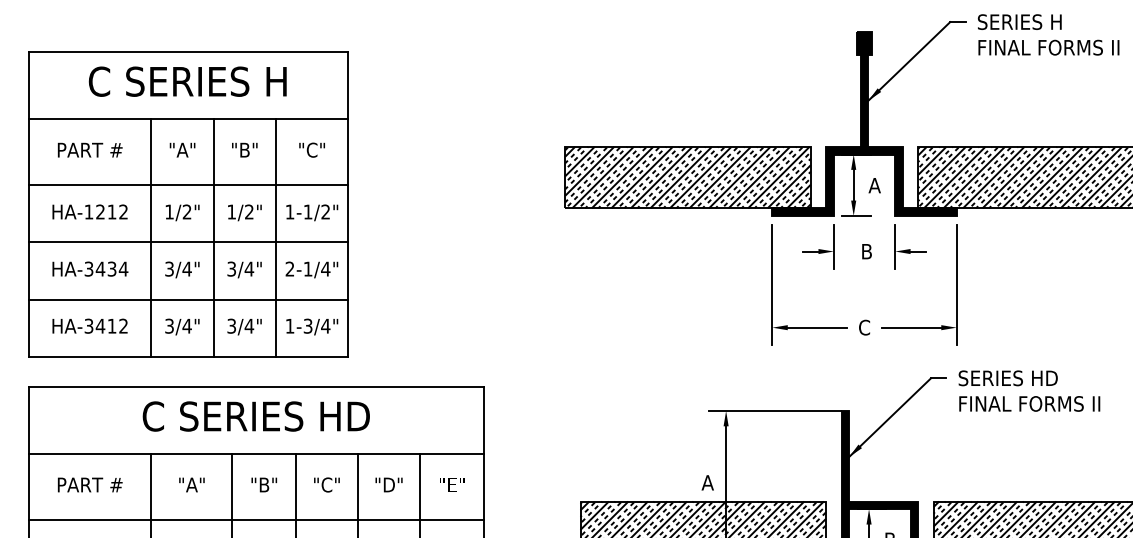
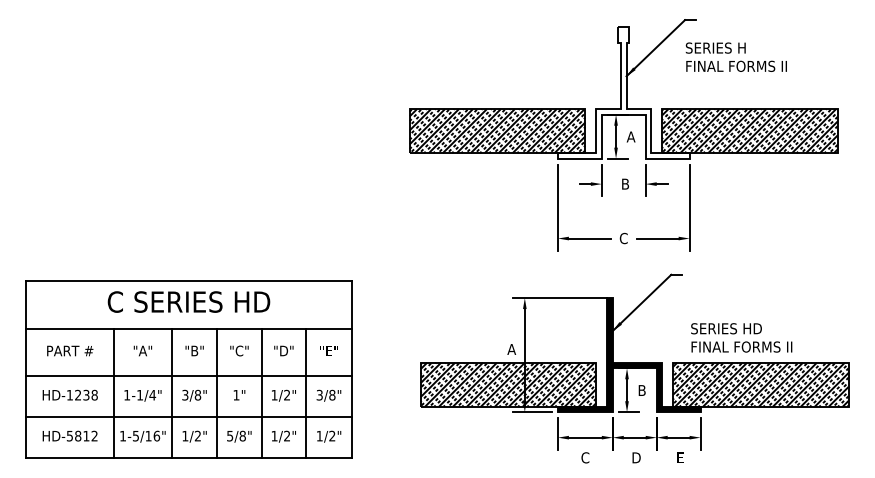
text: (1047, 33) -> (735, 56), moved
fill: (864, 123) -> (623, 92), removed
part: (188, 204) -> (140, 150), removed
text: (1029, 390) -> (741, 337), moved

